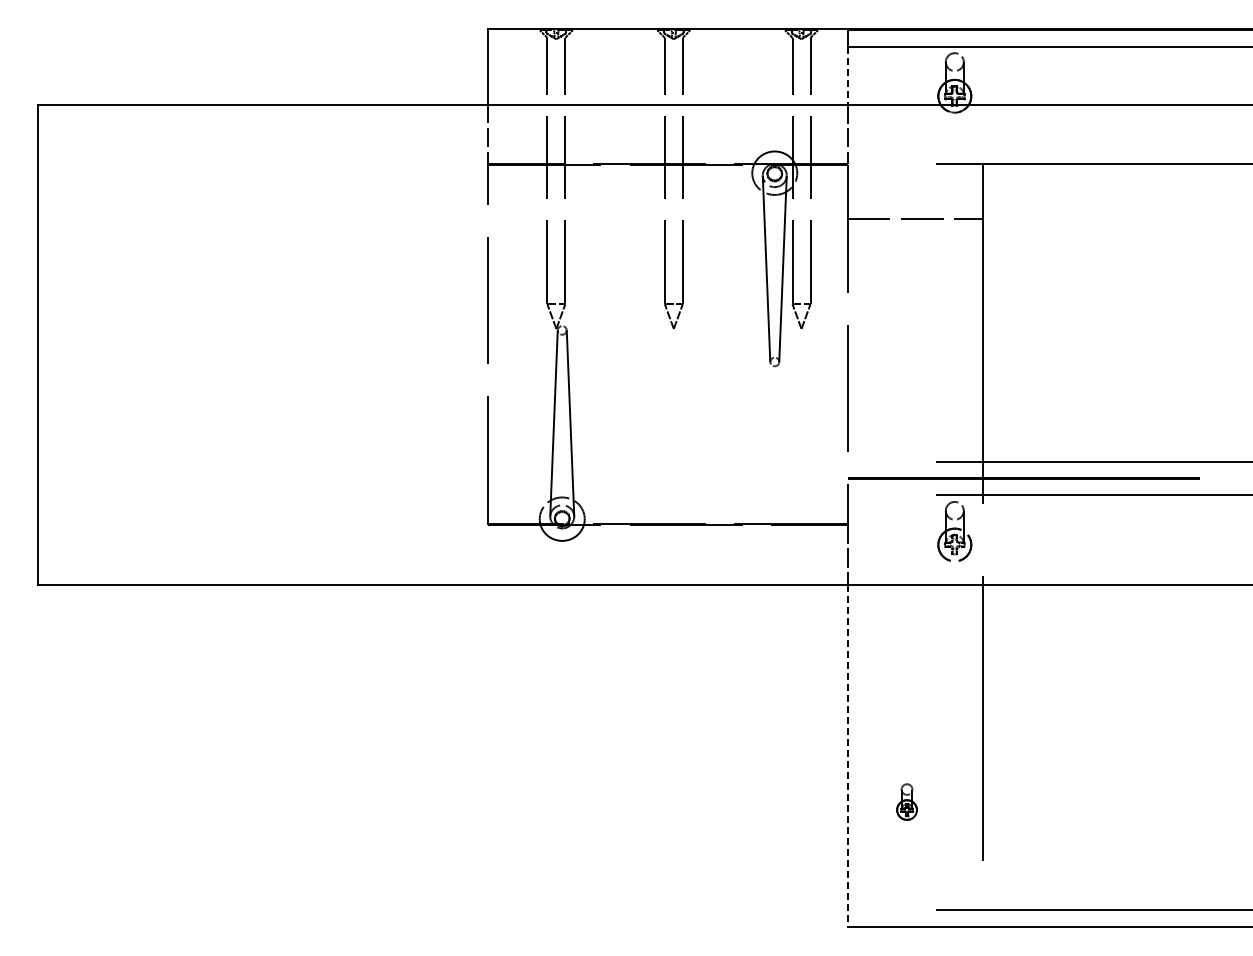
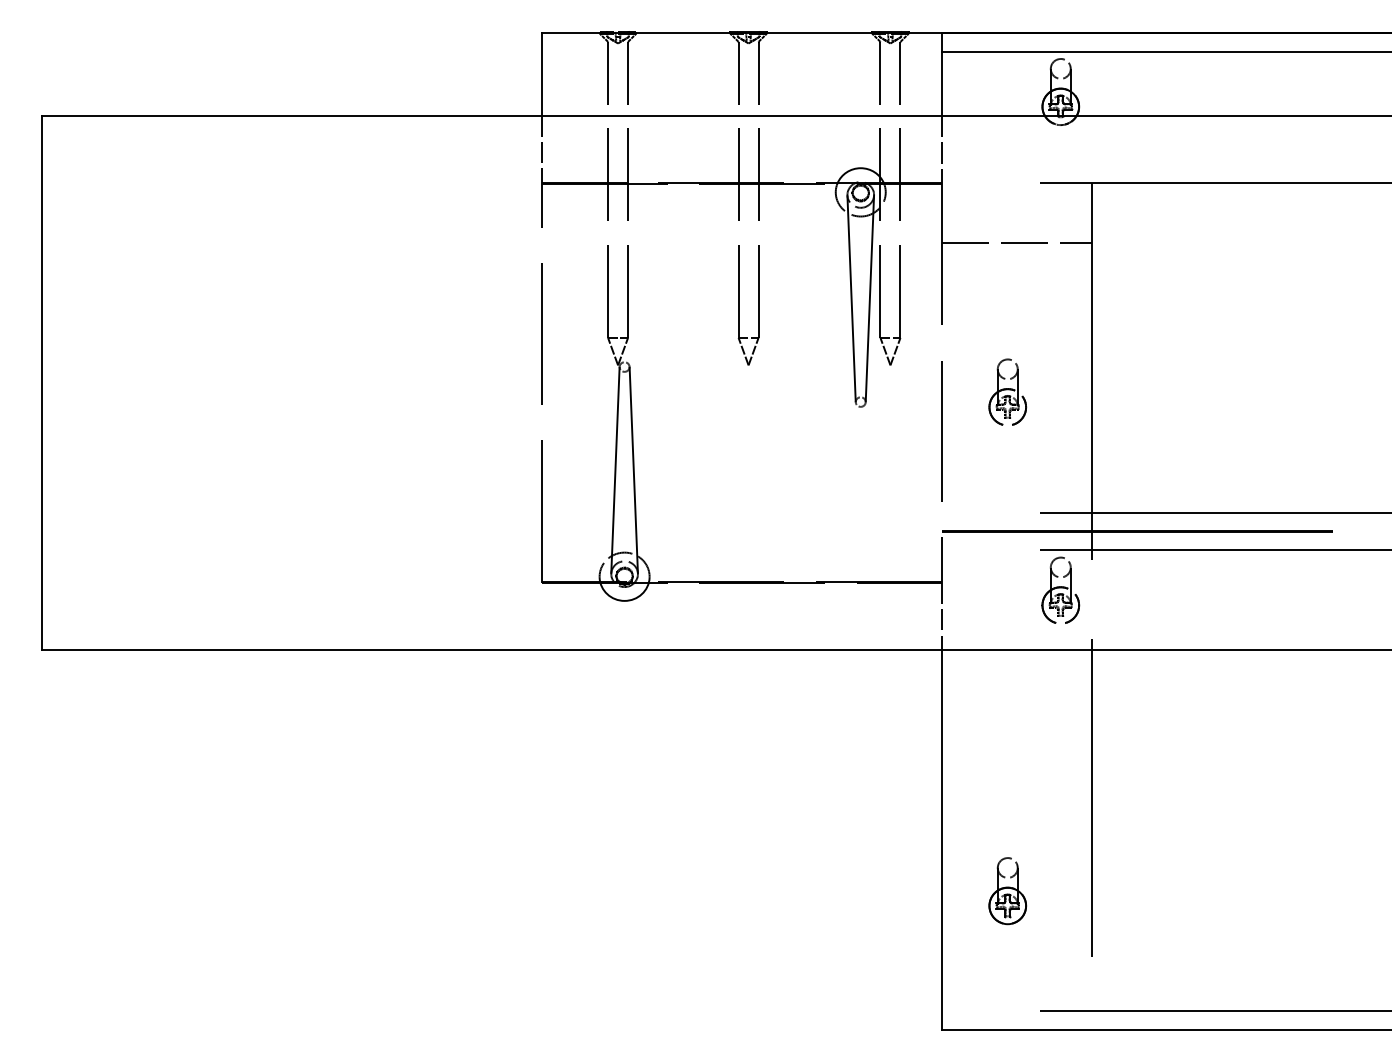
line: (847, 75) -> (941, 83), dashed -> solid
part: (906, 352) -> (1007, 391), added
line: (847, 756) -> (941, 840), dashed -> solid
part: (906, 801) -> (1007, 890), size x1.67

